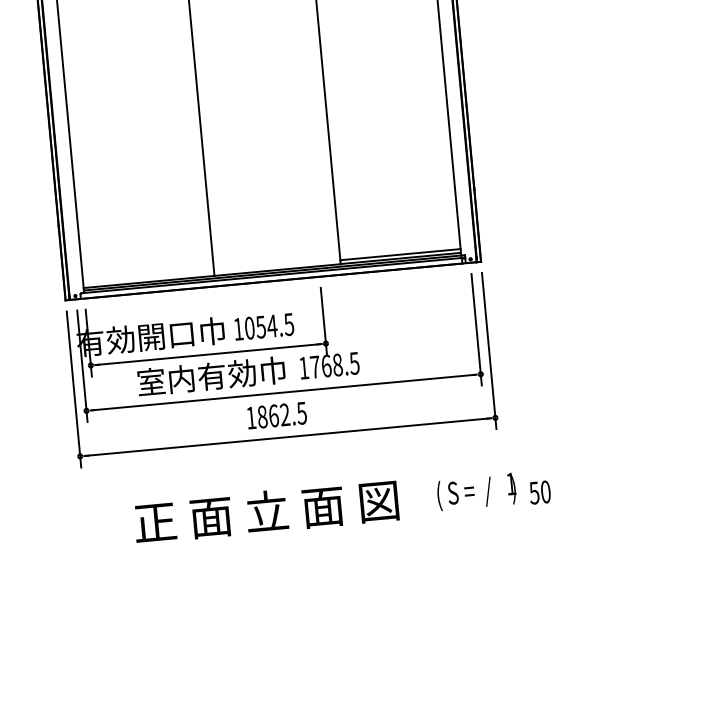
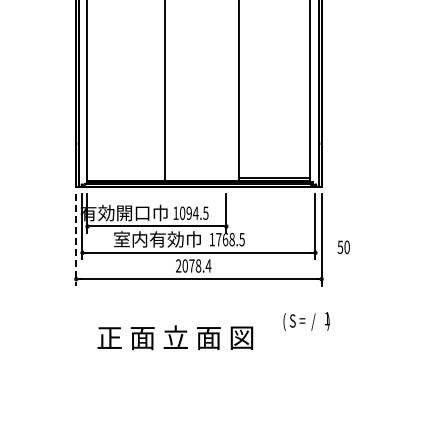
text: (259, 325) -> (188, 212), 1054.5 -> 1094.5
line: (74, 390) -> (76, 240), solid -> dashed
text: (276, 414) -> (193, 265), 1862.5 -> 2078.4
text: (539, 492) -> (343, 247), moved
text: (266, 511) -> (175, 337), moved

